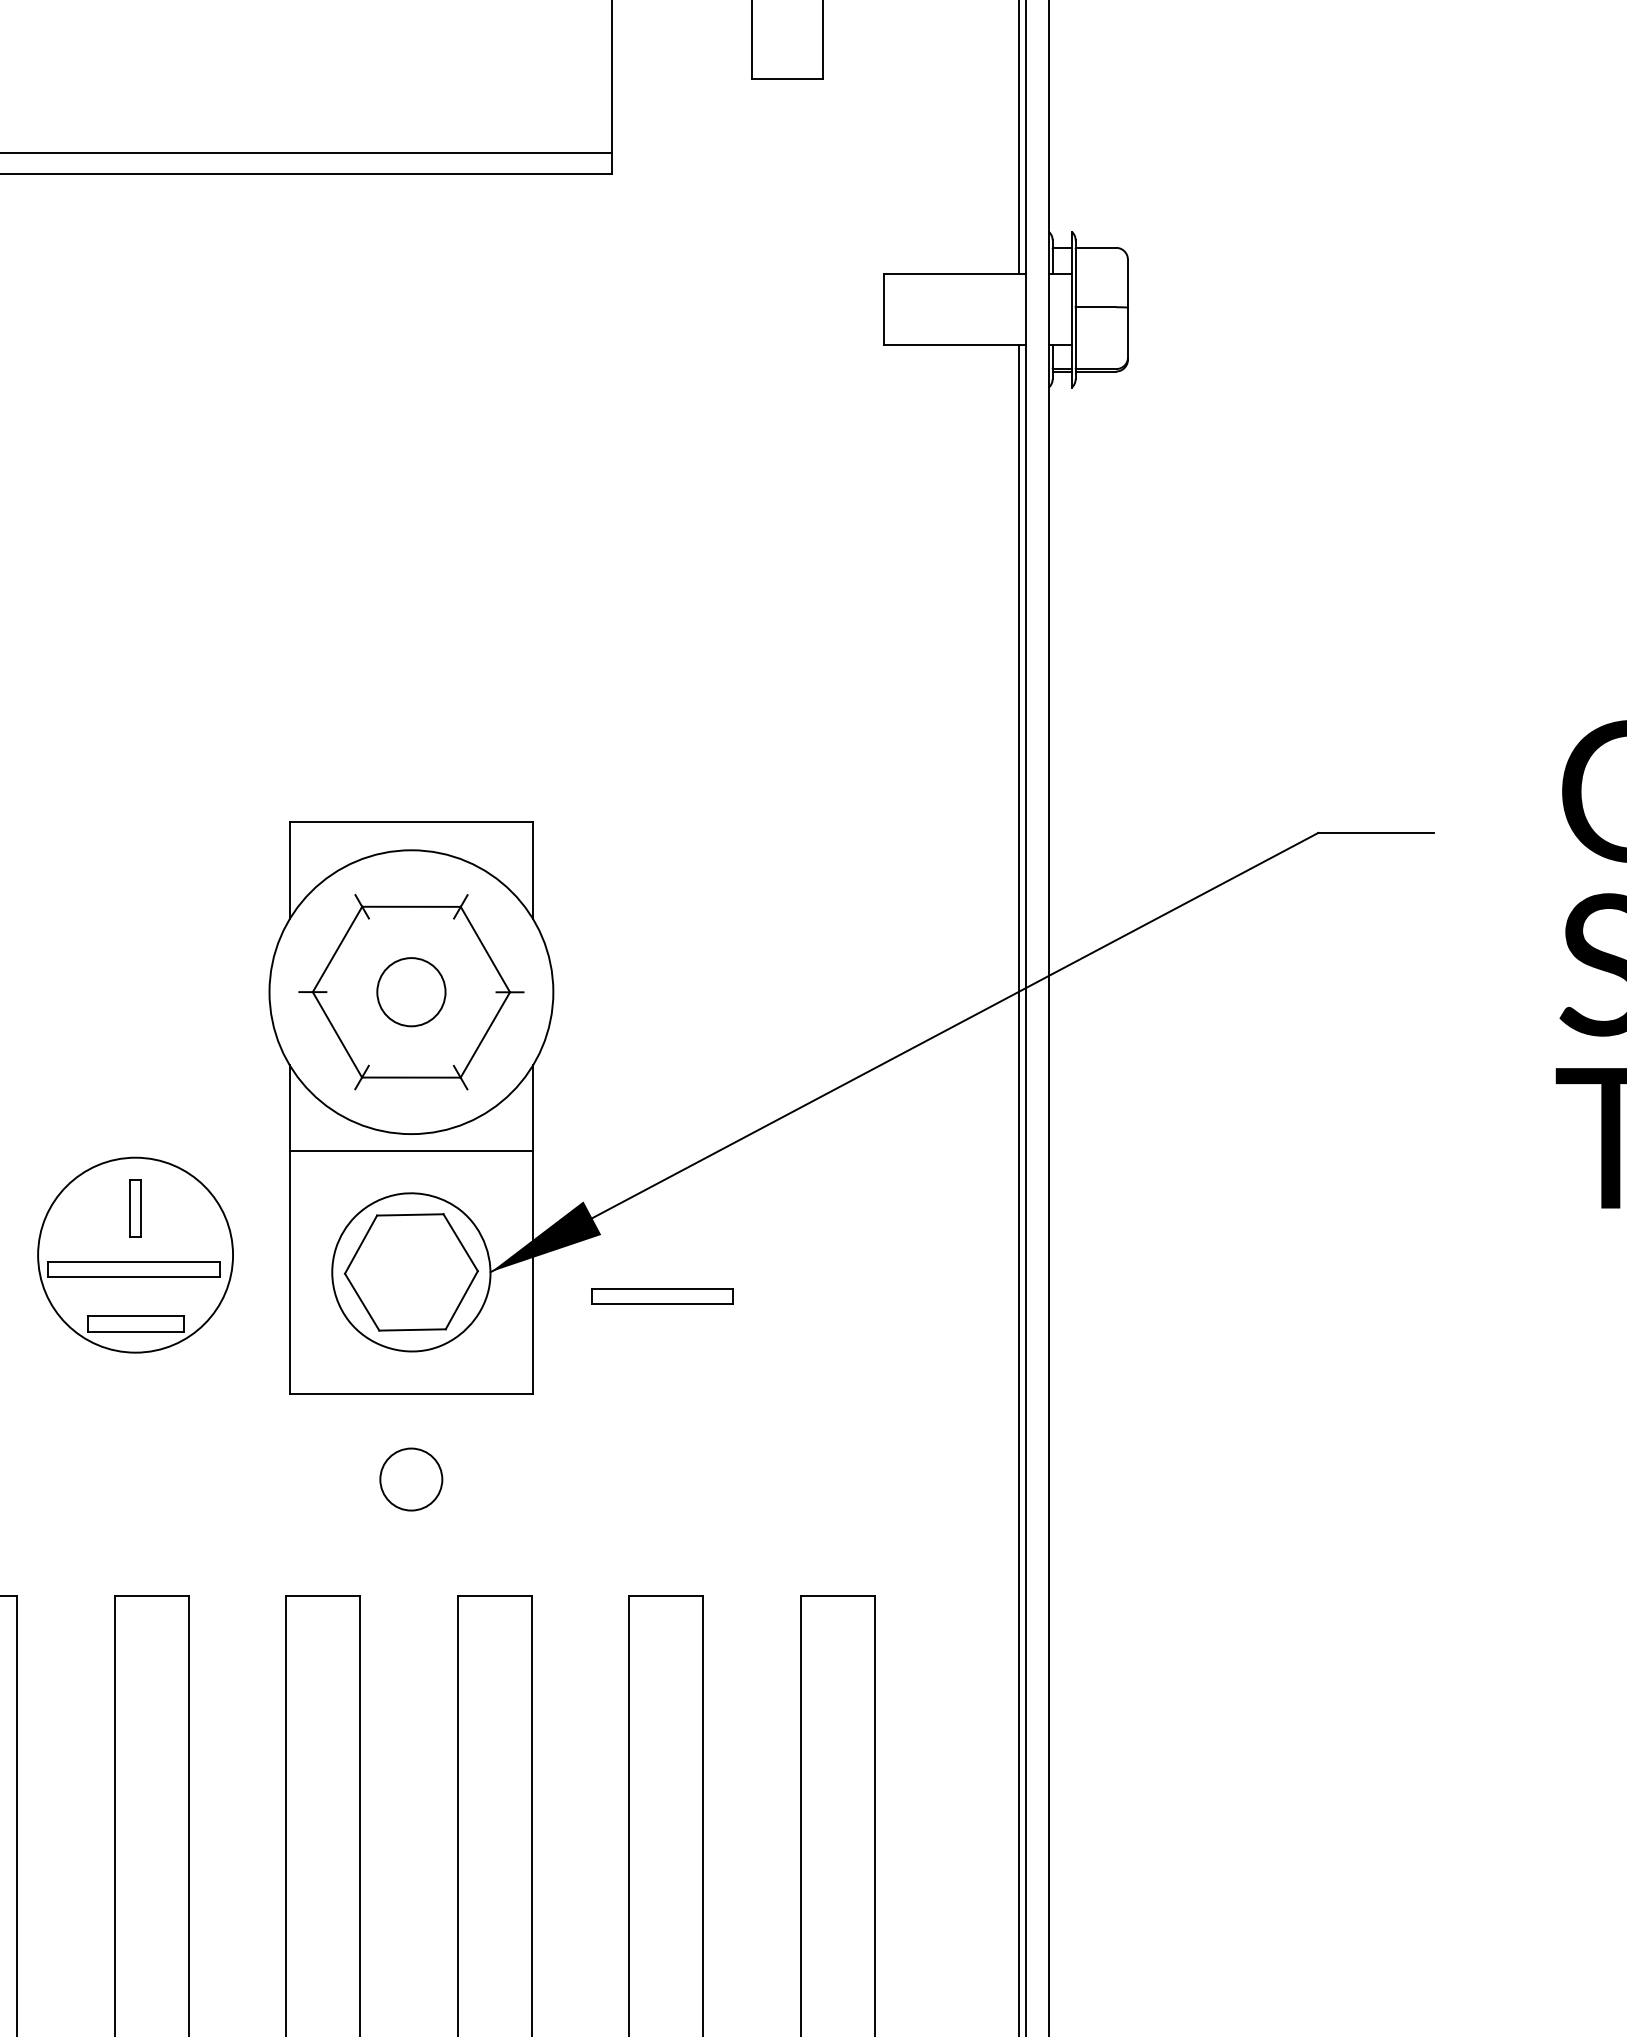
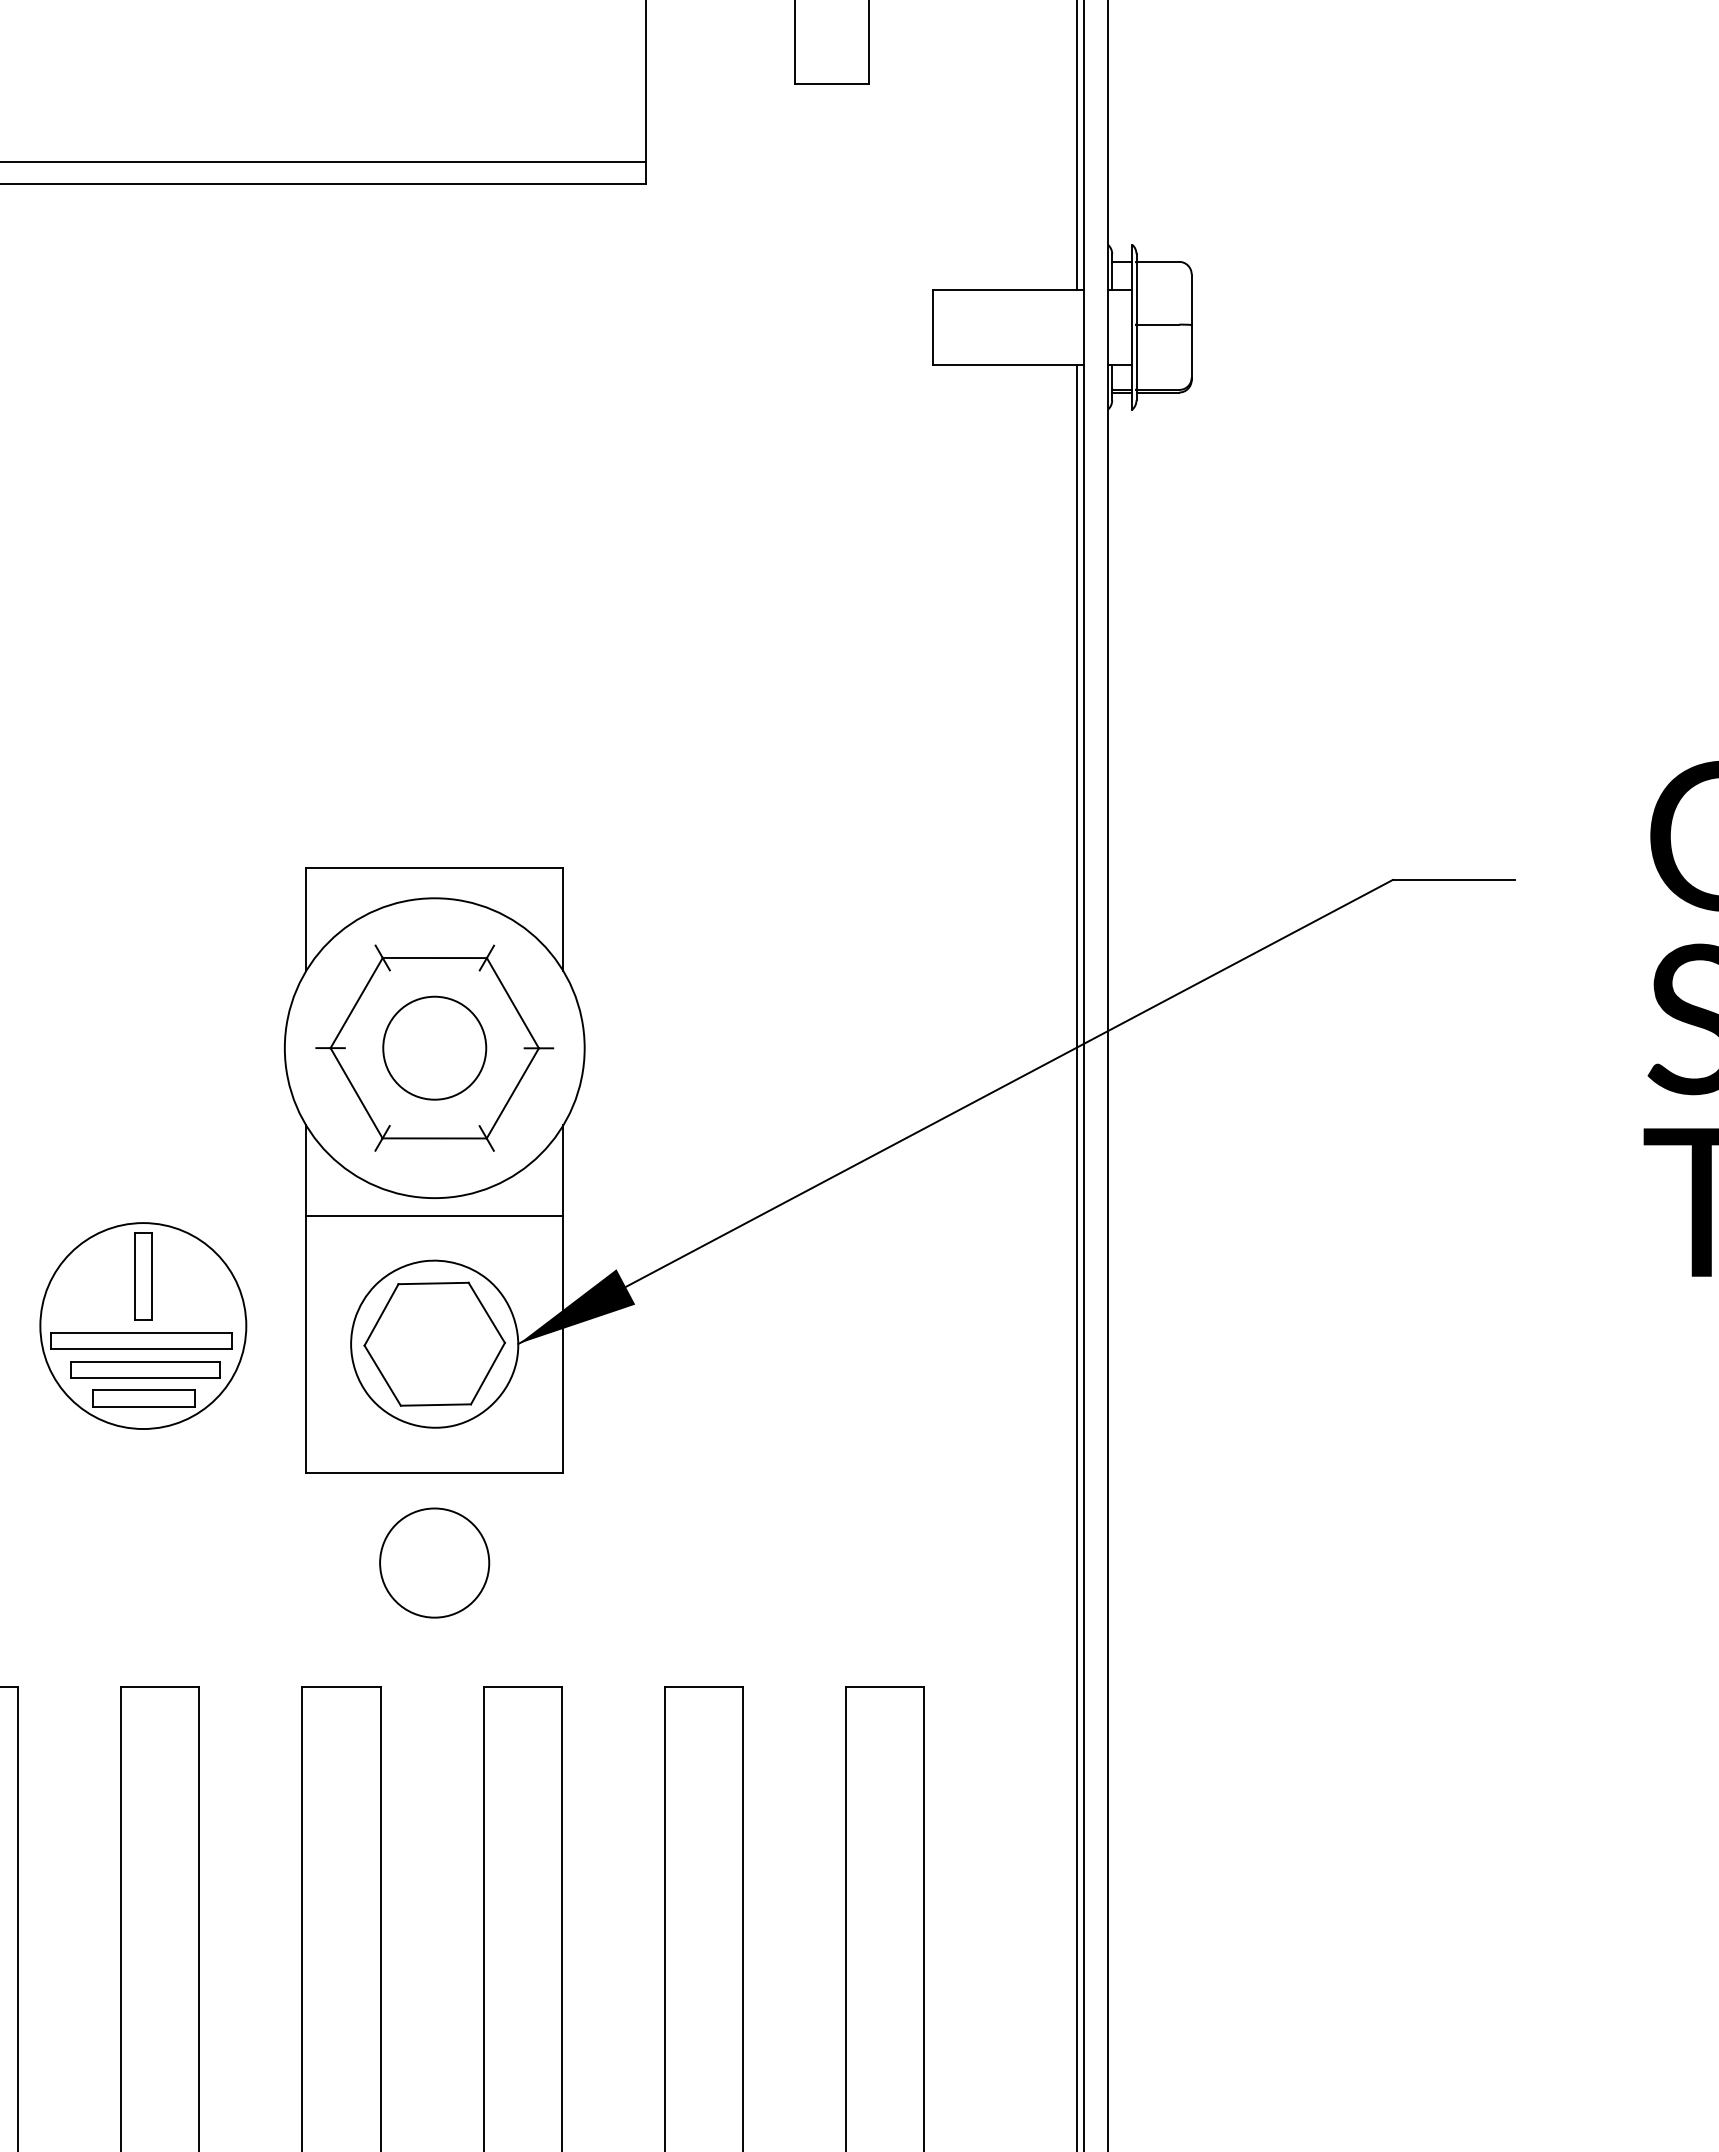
circle: (411, 991) -> (434, 1047), size x1.43
part: (135, 1208) -> (143, 1276), size x1.43
part: (662, 1296) -> (145, 1369), moved
circle: (411, 1479) -> (434, 1562), size x1.67

